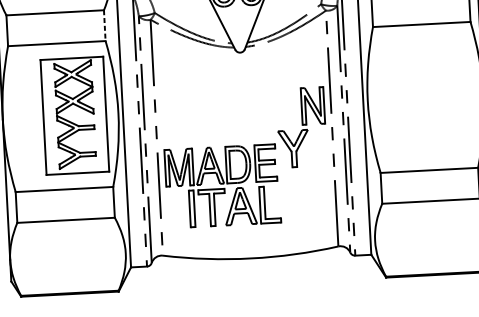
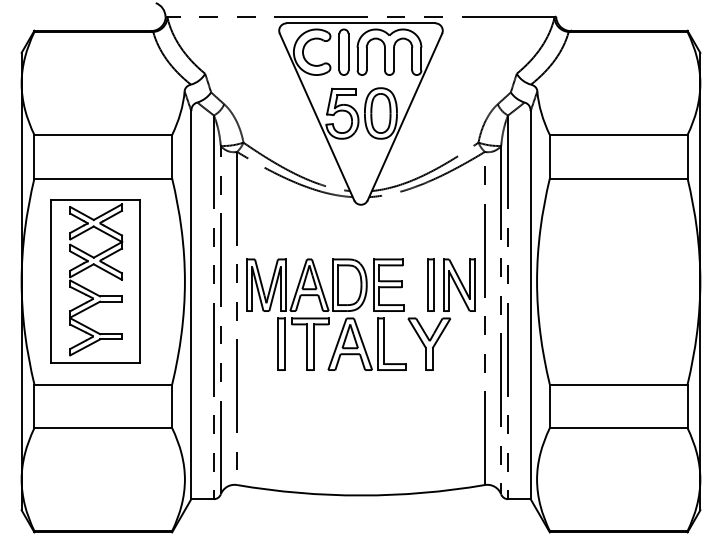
line: (105, 25) -> (172, 156), dashed -> solid
part: (292, 106) -> (430, 284), added
part: (74, 115) -> (95, 281), moved
part: (222, 186) -> (326, 314), moved

